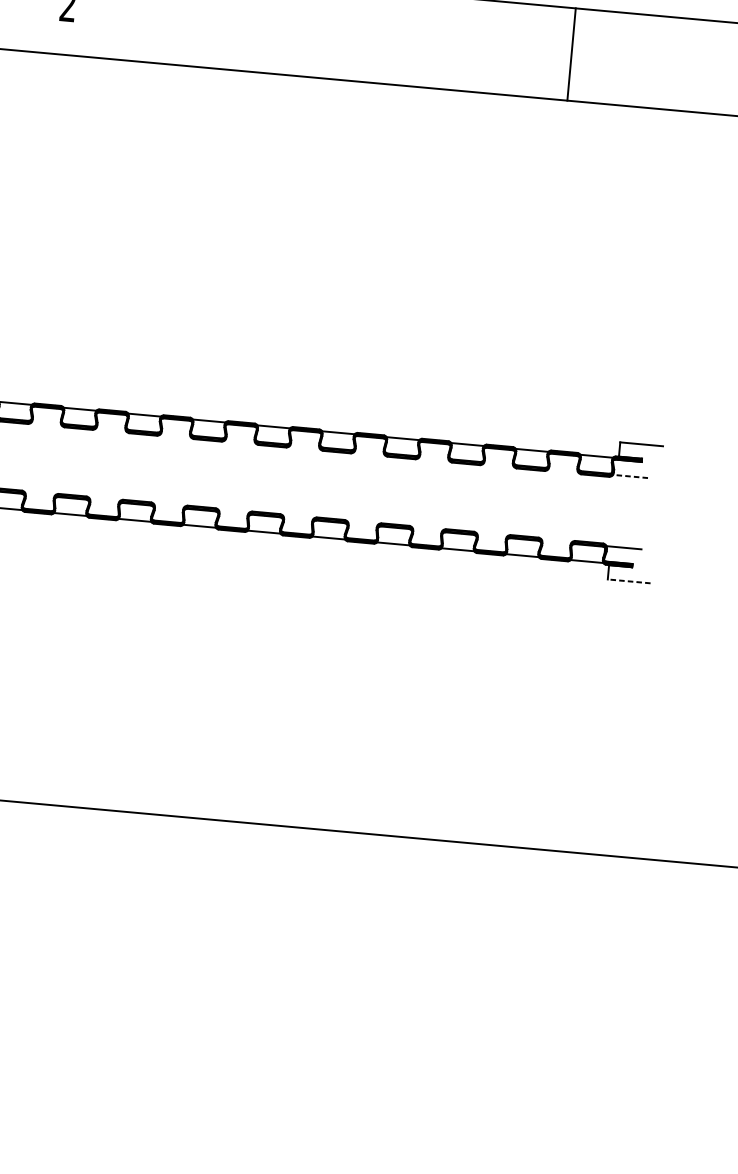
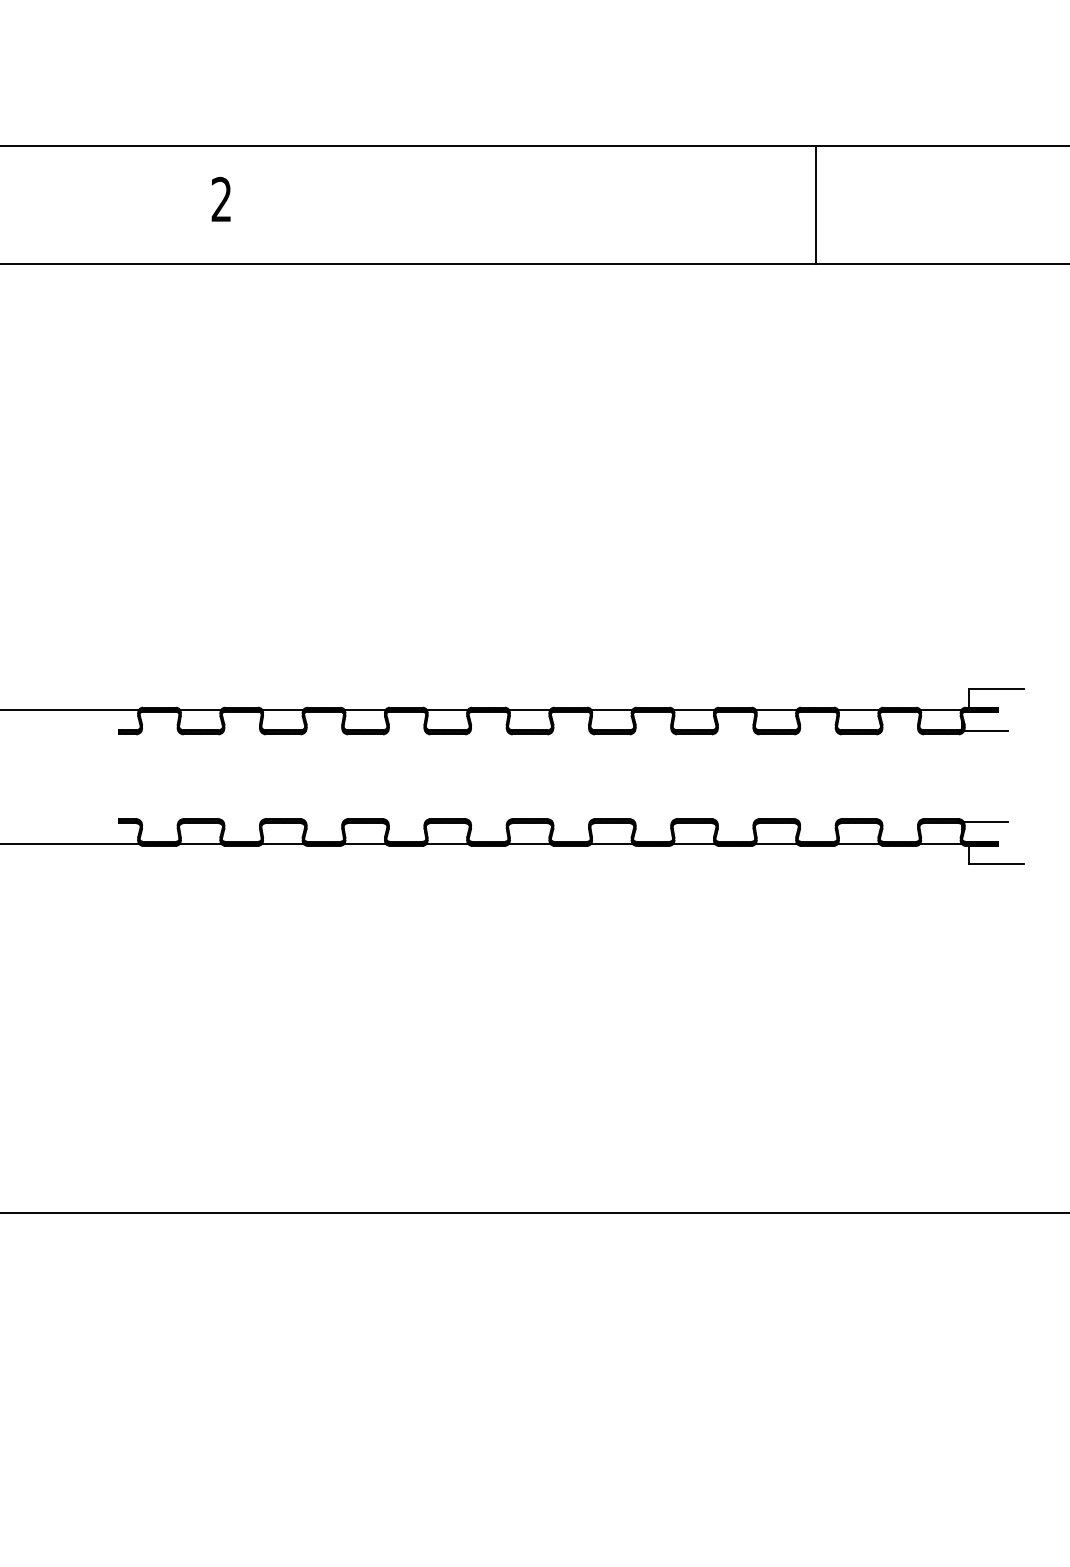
line: (571, 54) -> (816, 204), moved
line: (629, 476) -> (984, 731), dashed -> solid
line: (628, 581) -> (995, 864), dashed -> solid

